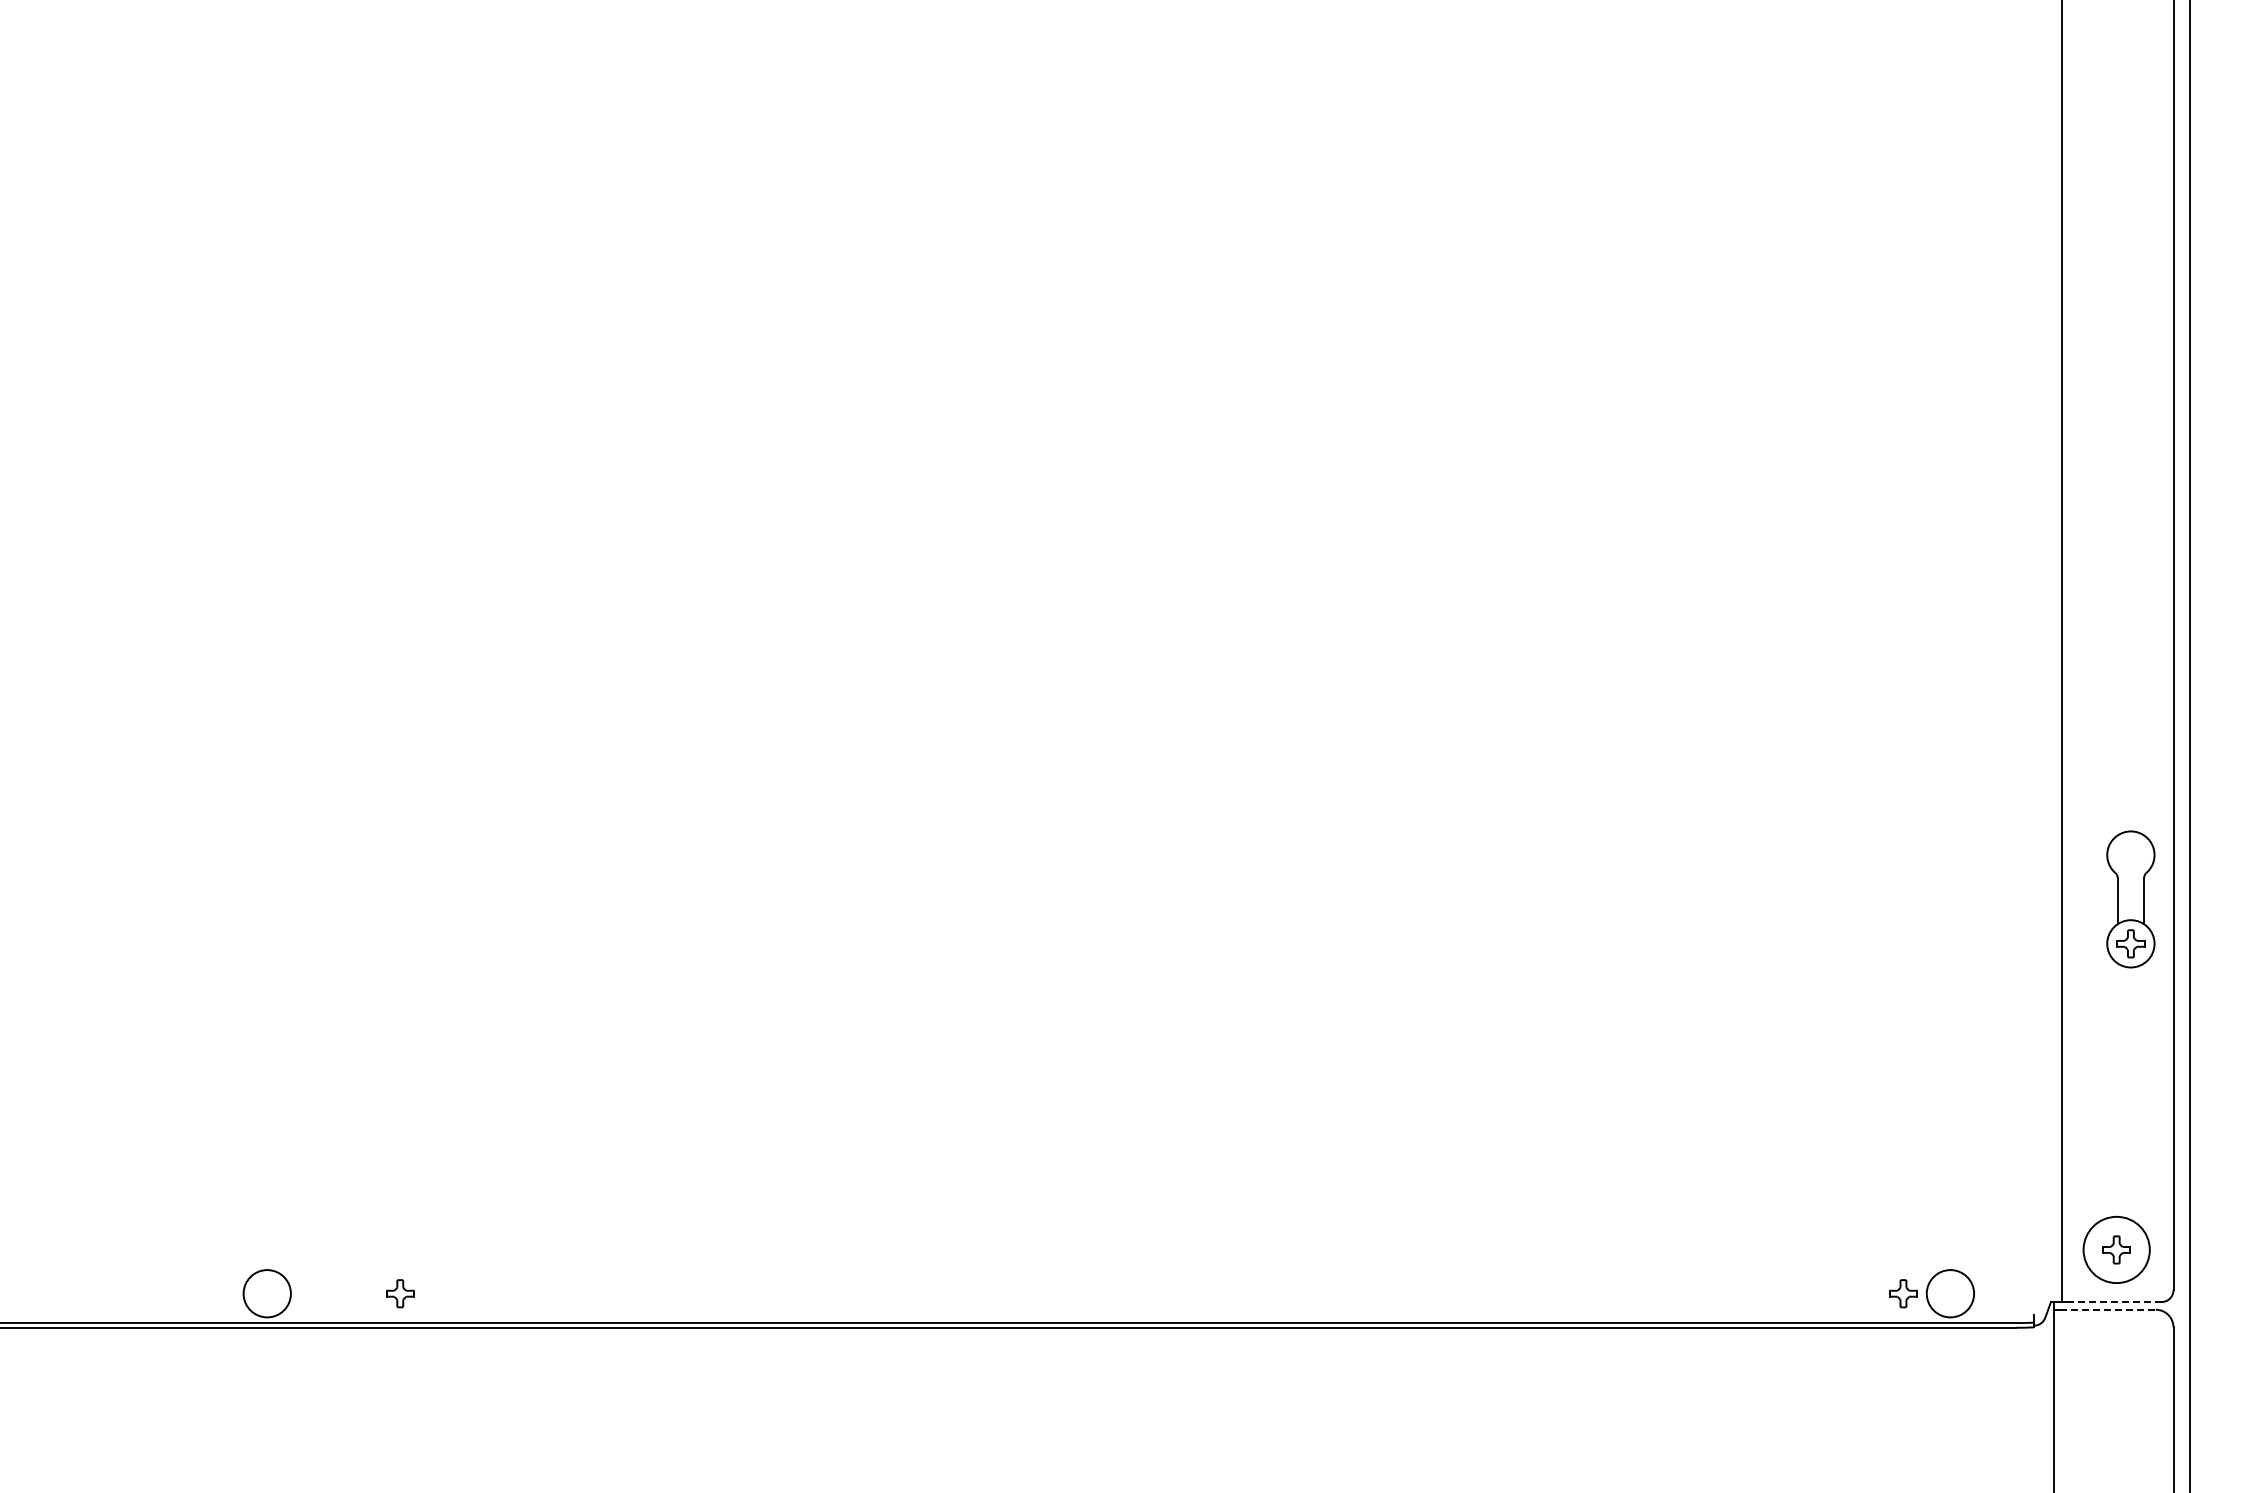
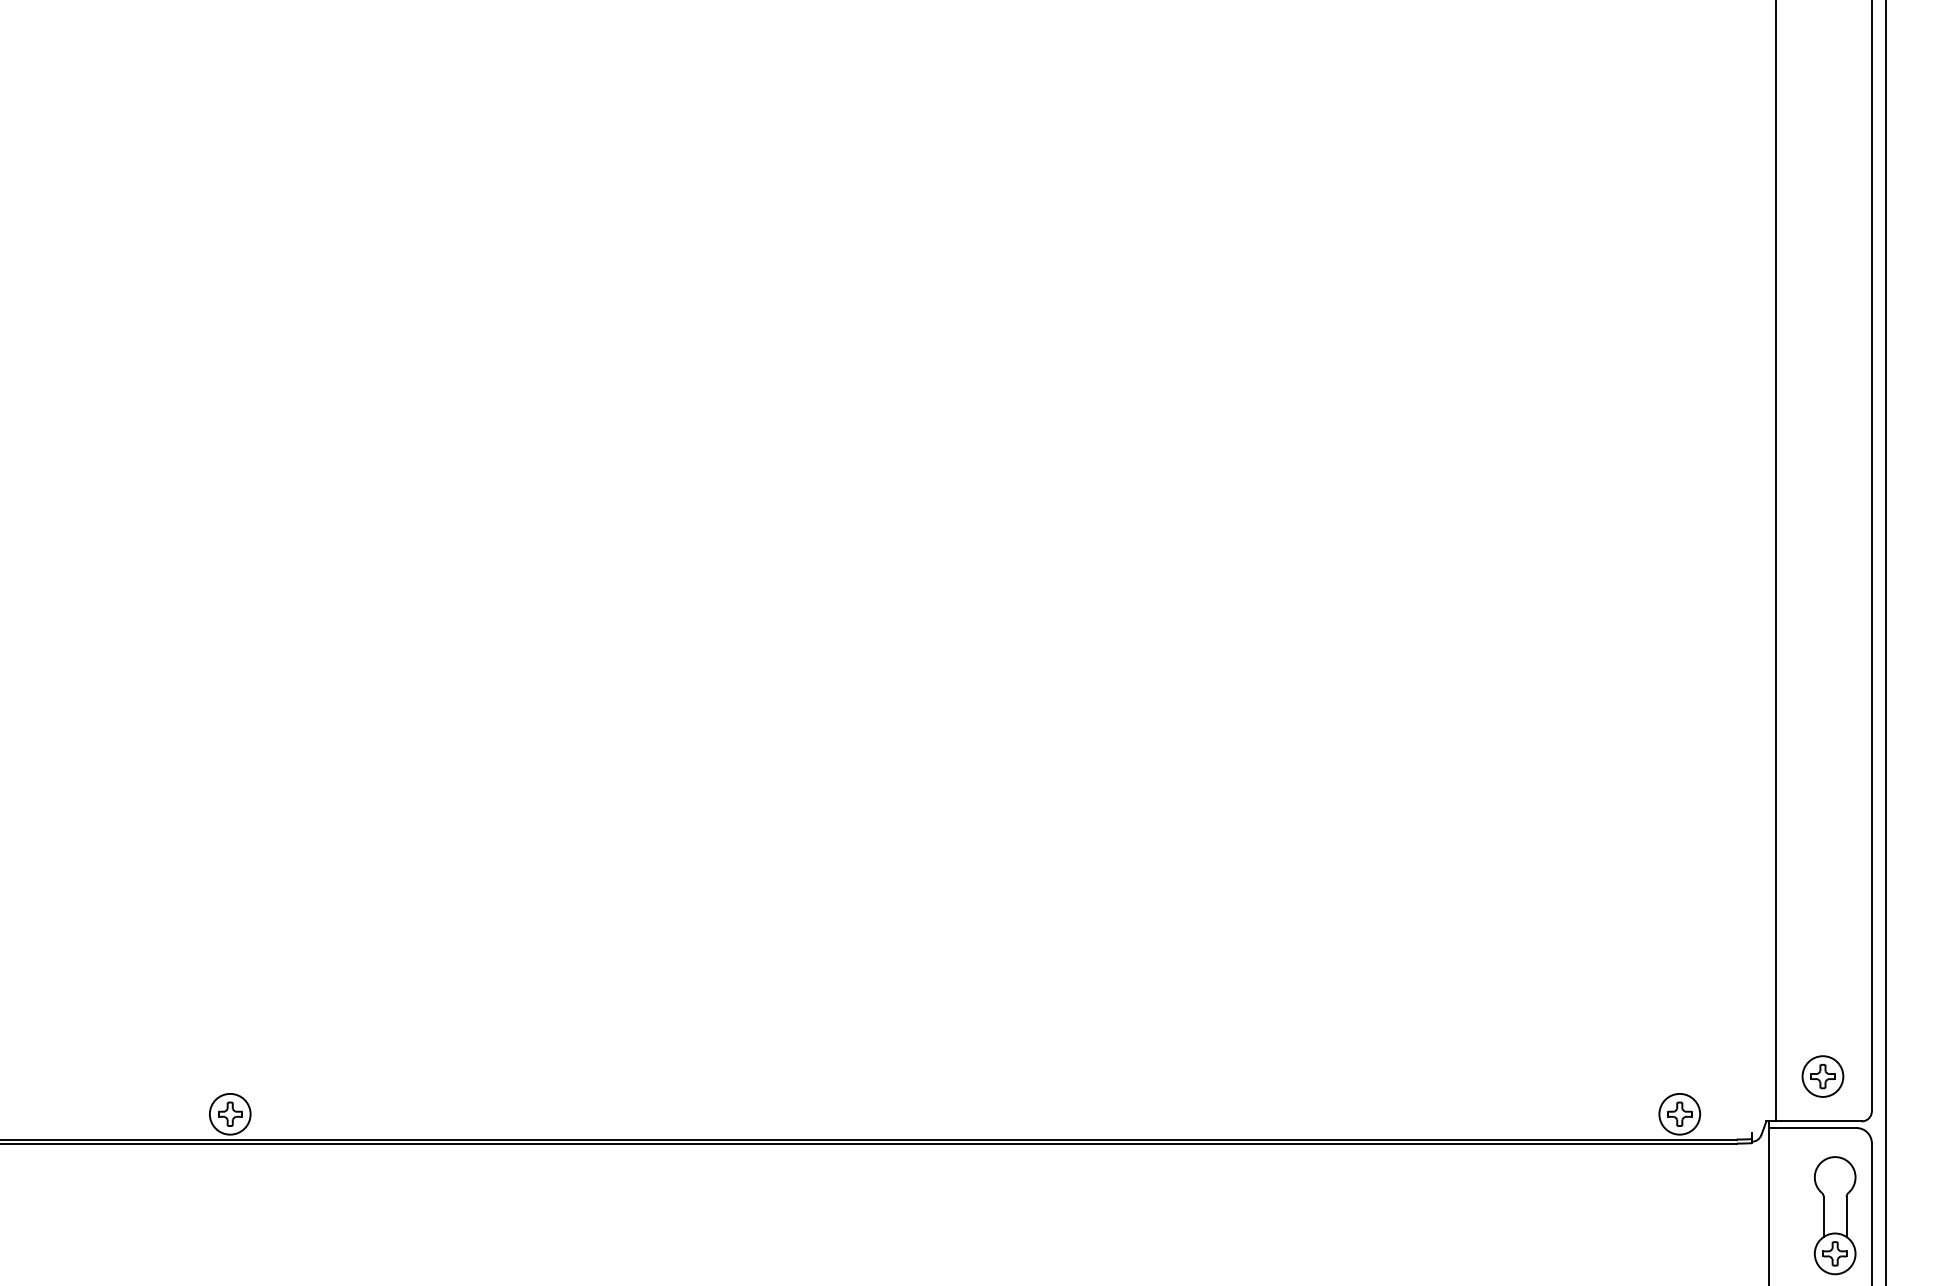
part: (2130, 899) -> (1834, 1215), moved
circle: (2116, 1249) -> (1822, 1076), size x0.71
part: (400, 1293) -> (230, 1114), moved
part: (1903, 1293) -> (1679, 1114), moved
line: (2114, 1302) -> (1821, 1121), dashed -> solid
line: (2107, 1309) -> (1815, 1127), dashed -> solid

